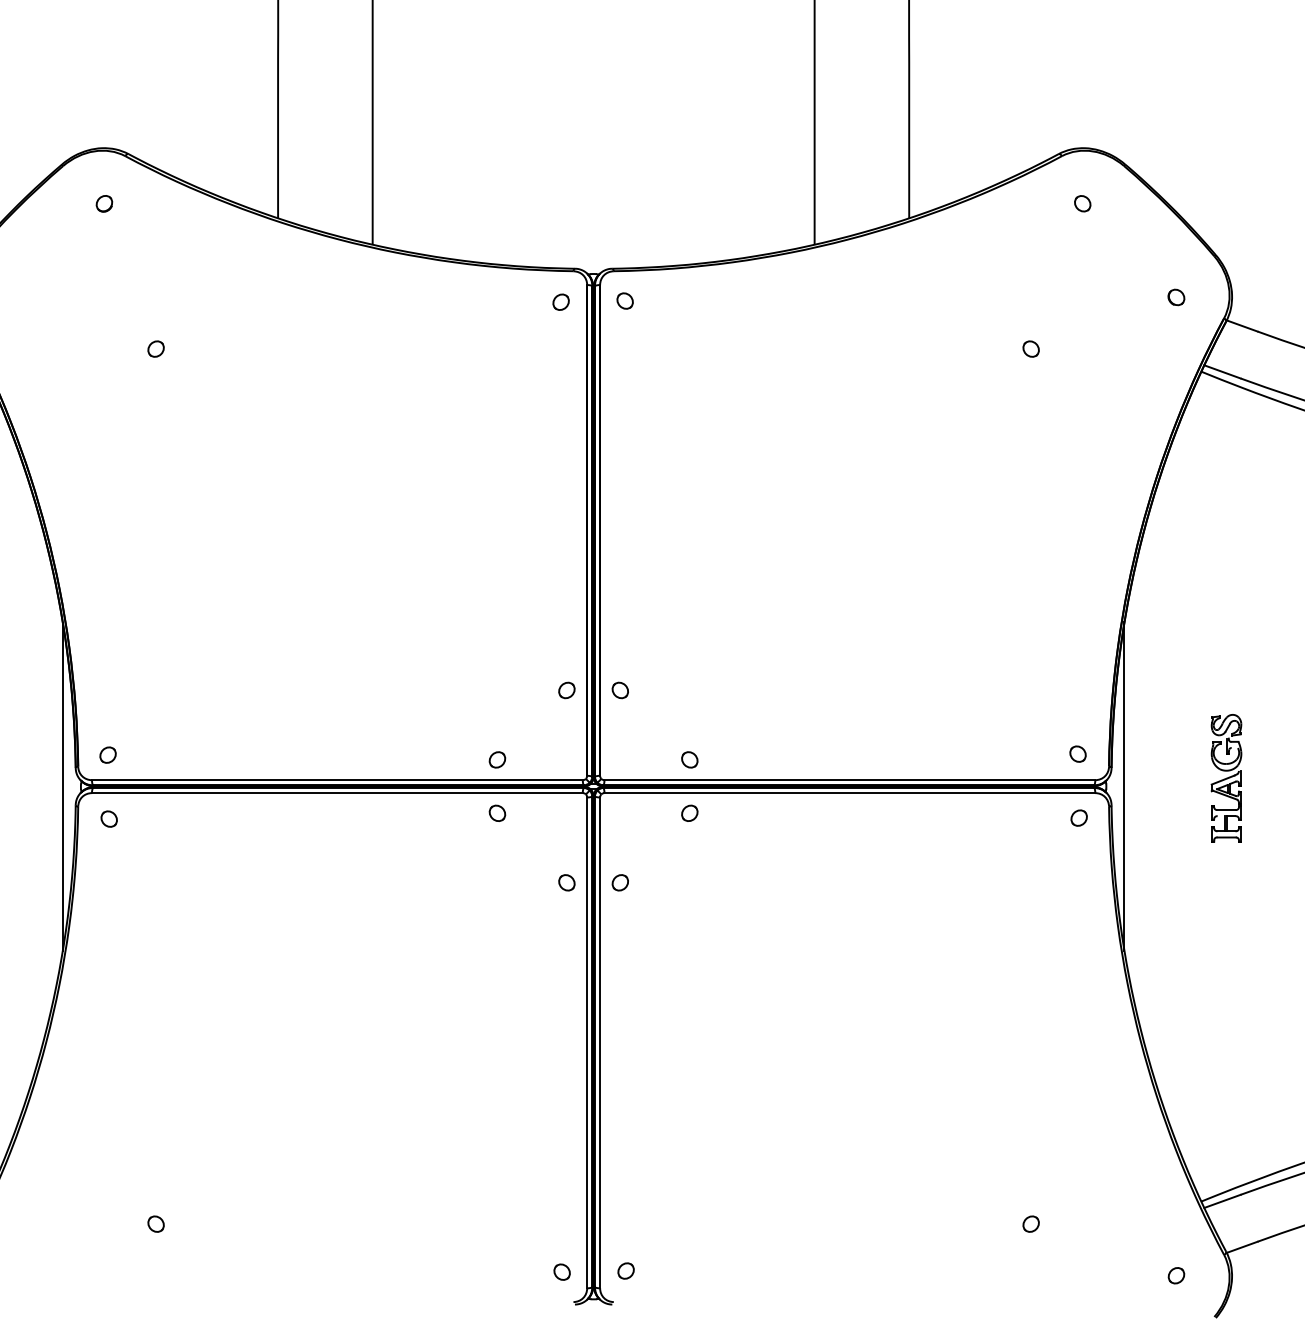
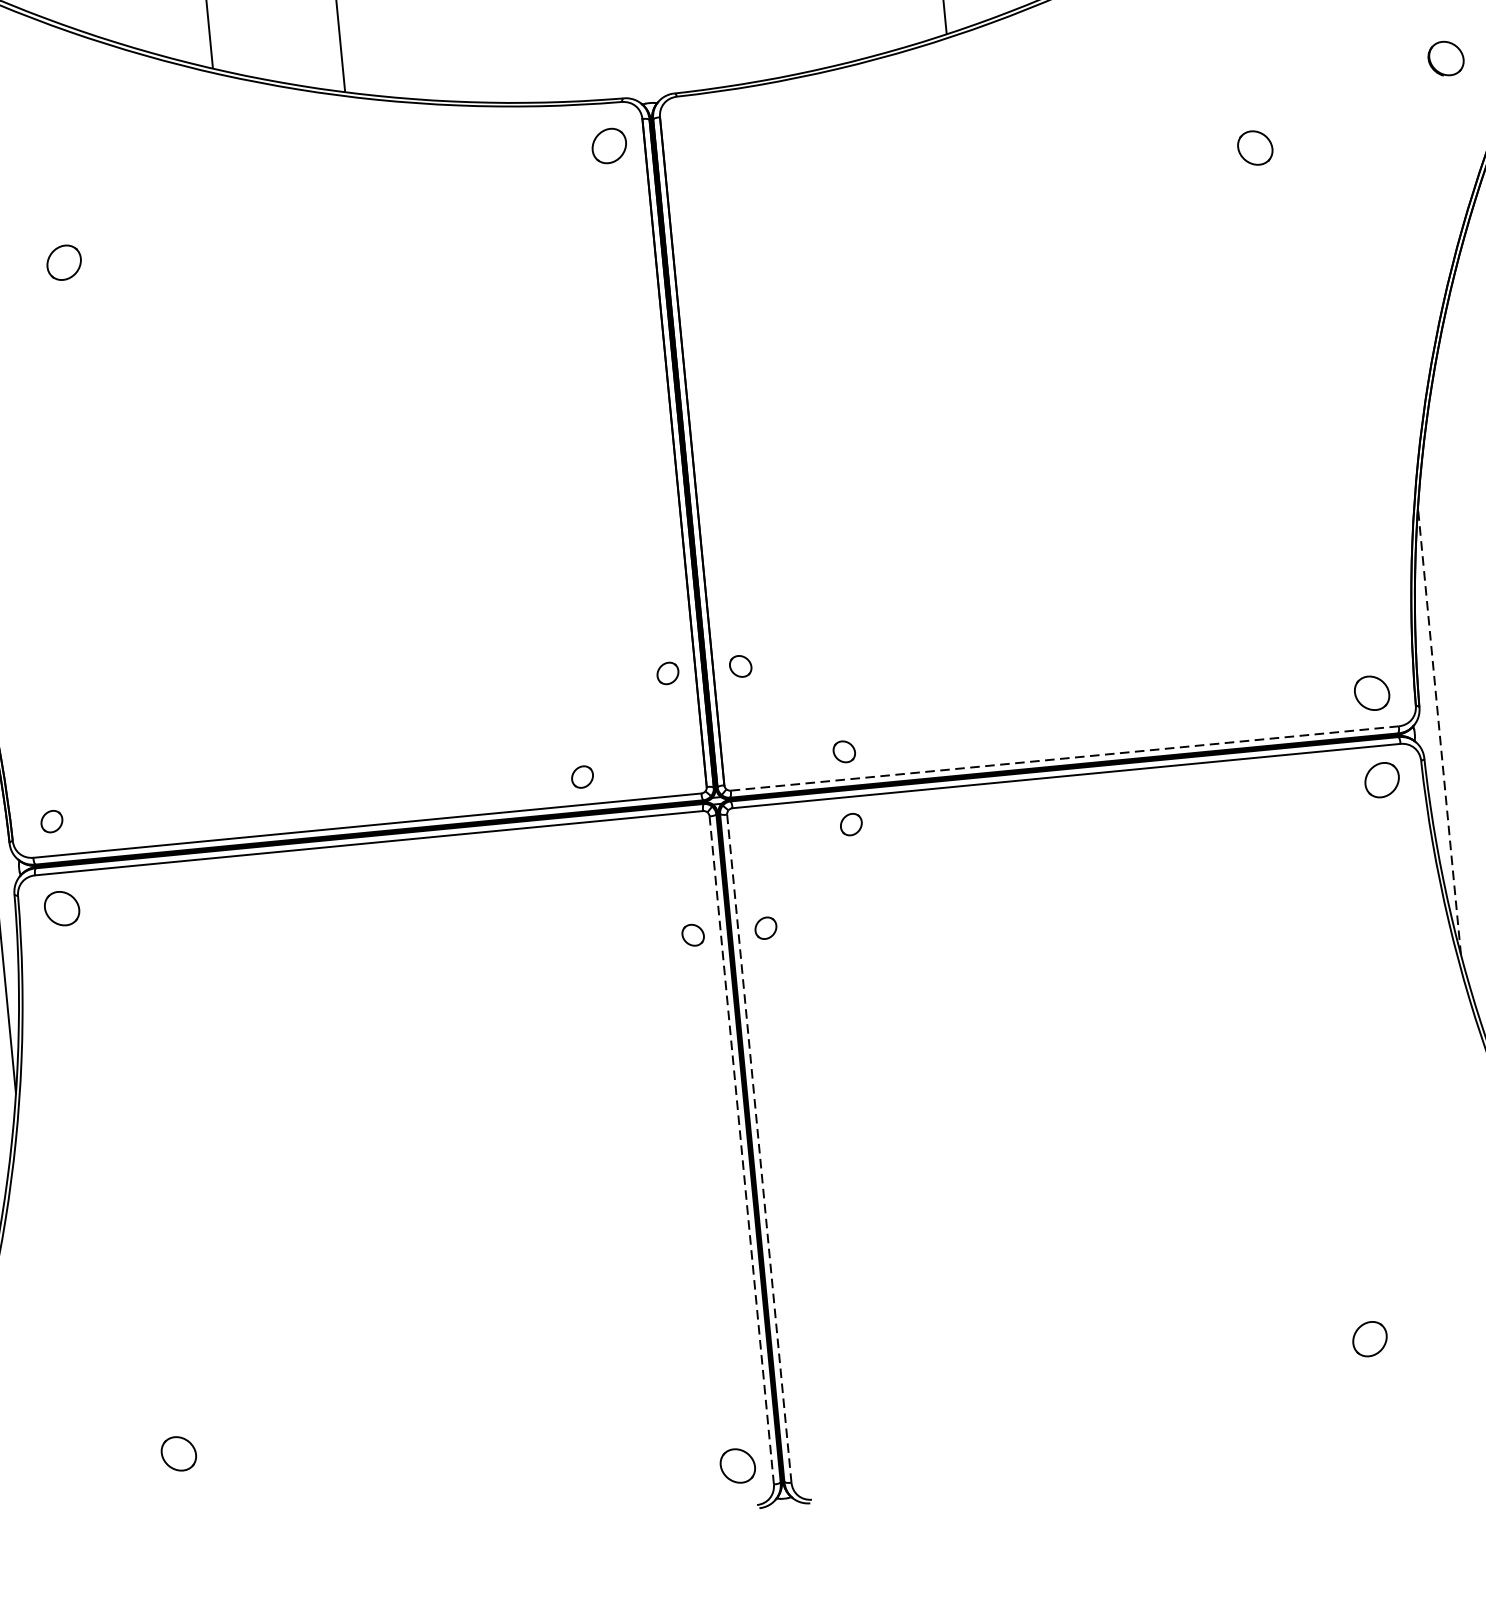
part: (1176, 297) -> (1446, 58), size x1.6
part: (624, 300) -> (695, 135), removed
part: (560, 301) -> (608, 144), size x1.6
part: (155, 348) -> (63, 261), size x1.6
part: (1030, 348) -> (1254, 147), size x1.6
part: (1077, 753) -> (1371, 692), size x1.6
line: (850, 780) -> (1065, 758), solid -> dashed
line: (1124, 786) -> (1439, 731), solid -> dashed
part: (497, 812) -> (589, 848), removed
part: (1078, 817) -> (1380, 779), size x1.6
part: (108, 818) -> (60, 907), size x1.6
line: (587, 1042) -> (742, 1149), solid -> dashed
line: (600, 1043) -> (759, 1149), solid -> dashed
part: (155, 1223) -> (177, 1452), size x1.6
part: (1030, 1223) -> (1368, 1338), size x1.6
part: (625, 1270) -> (823, 1455), removed
part: (561, 1271) -> (736, 1465), size x1.6

